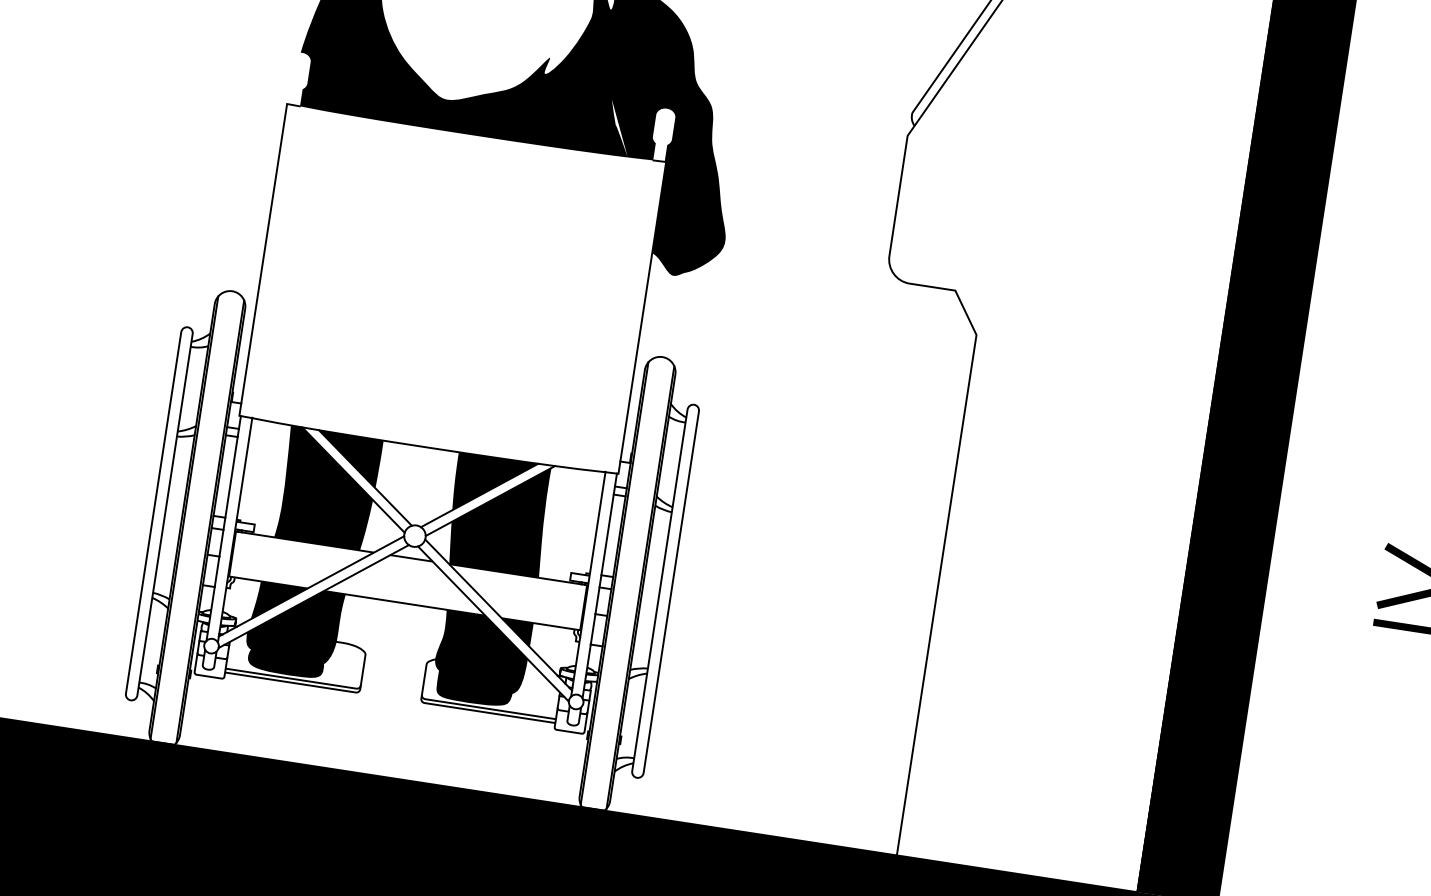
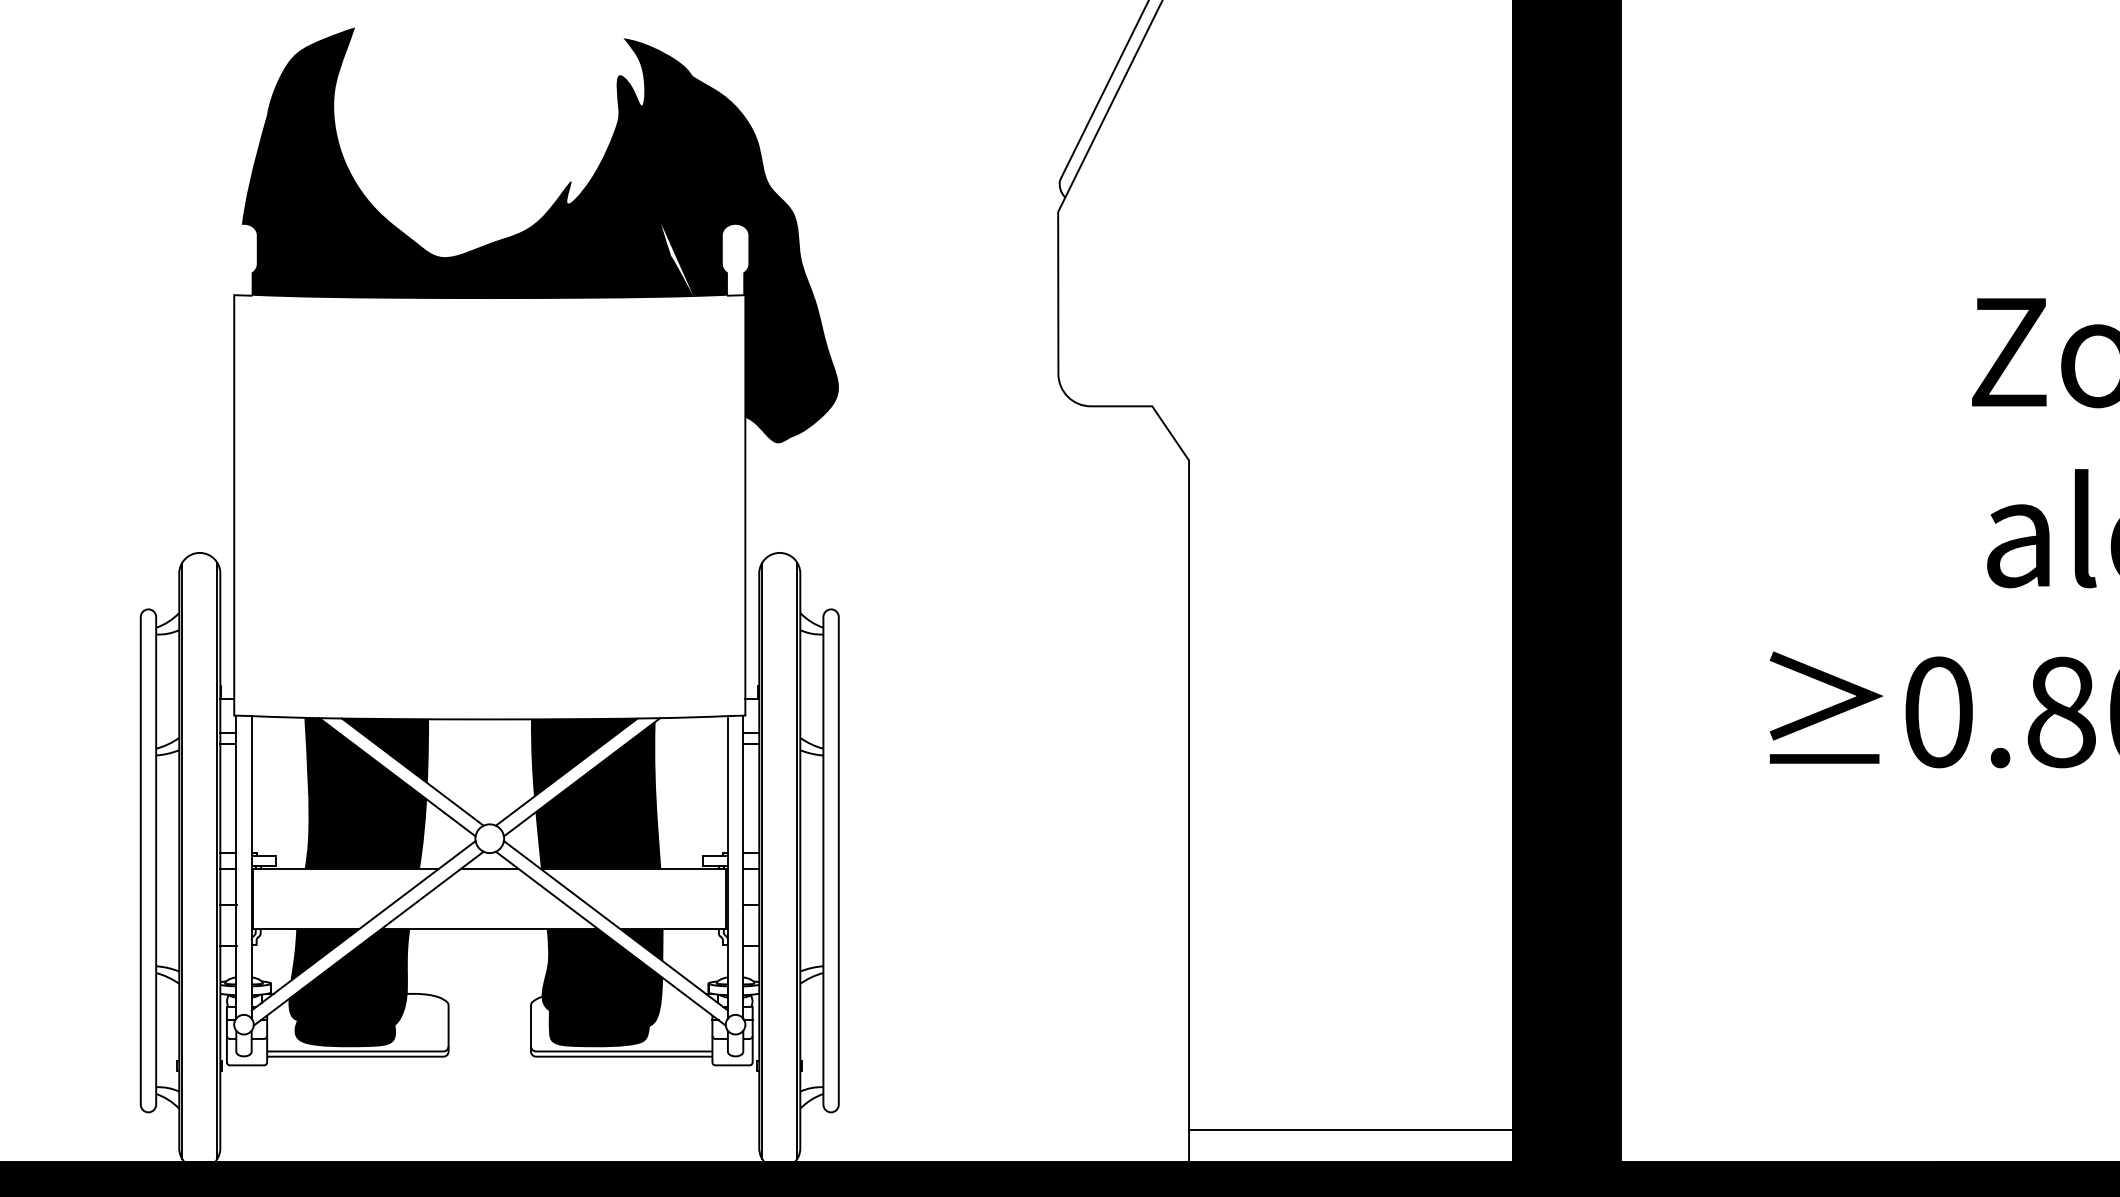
line: (1021, 849) -> (1351, 1129), added

